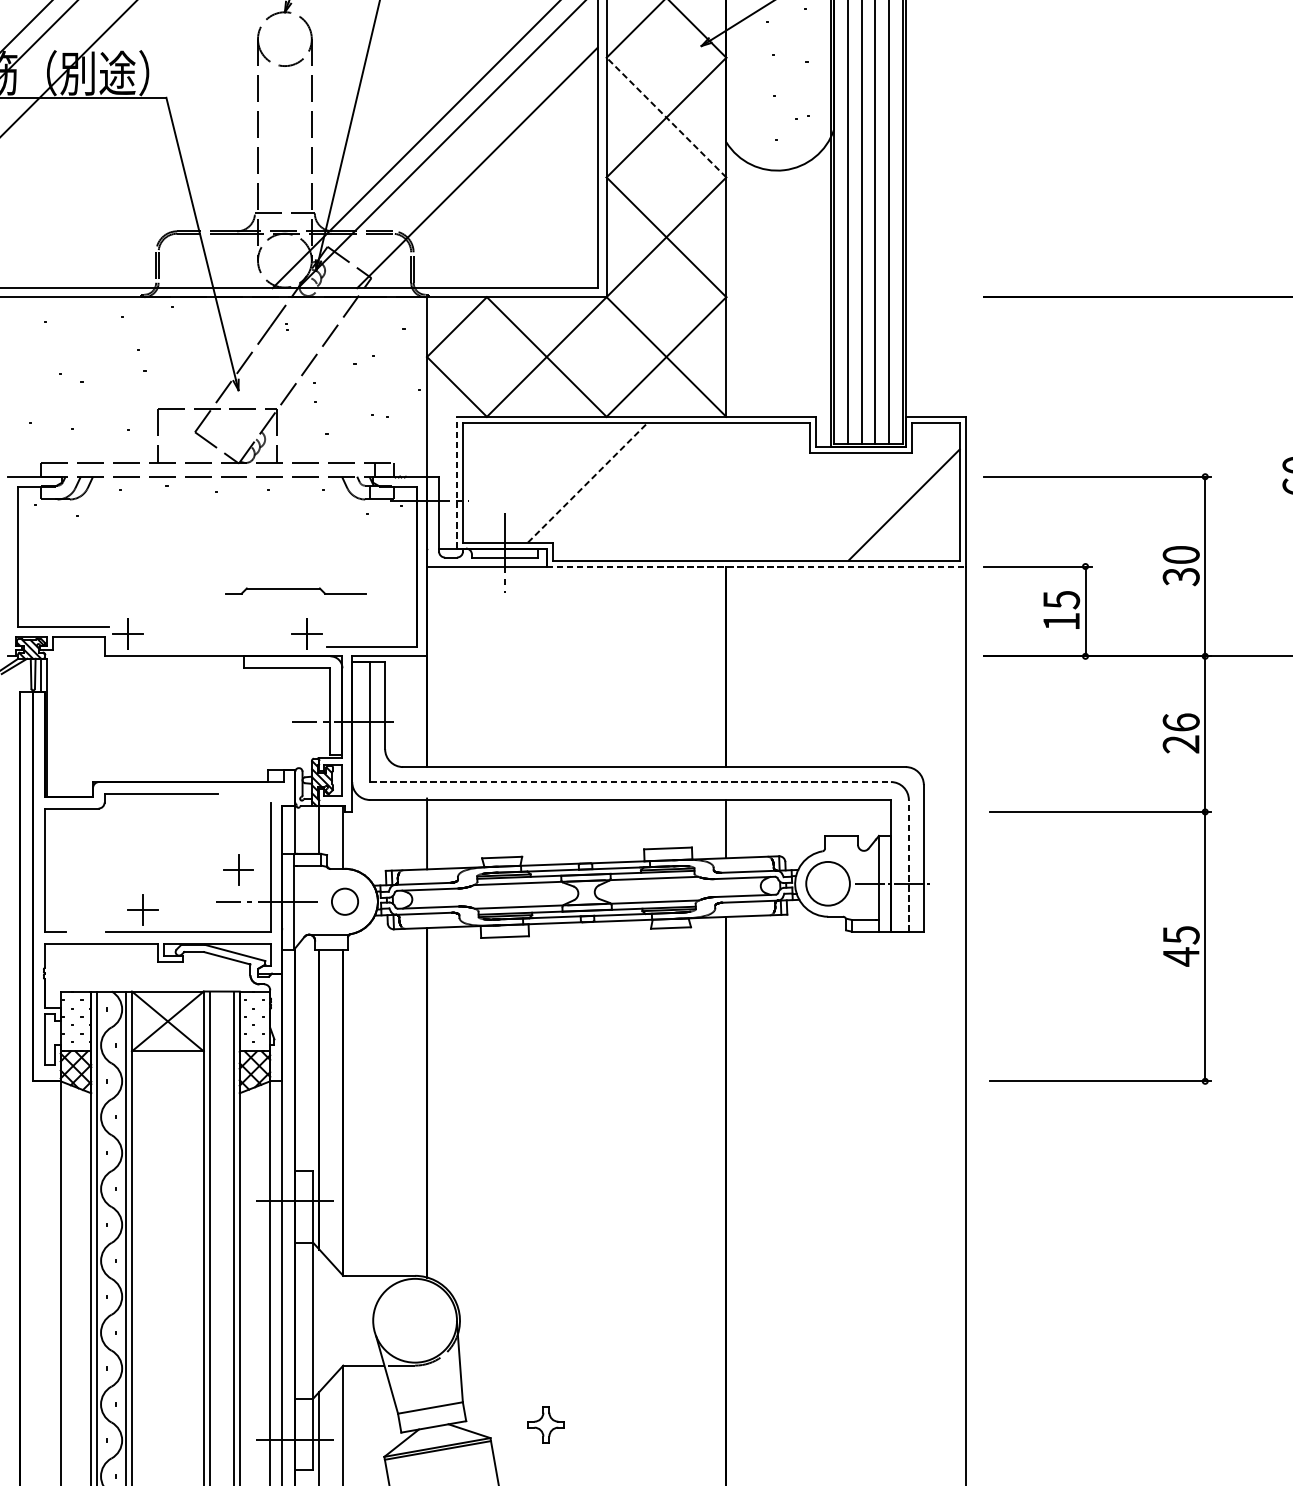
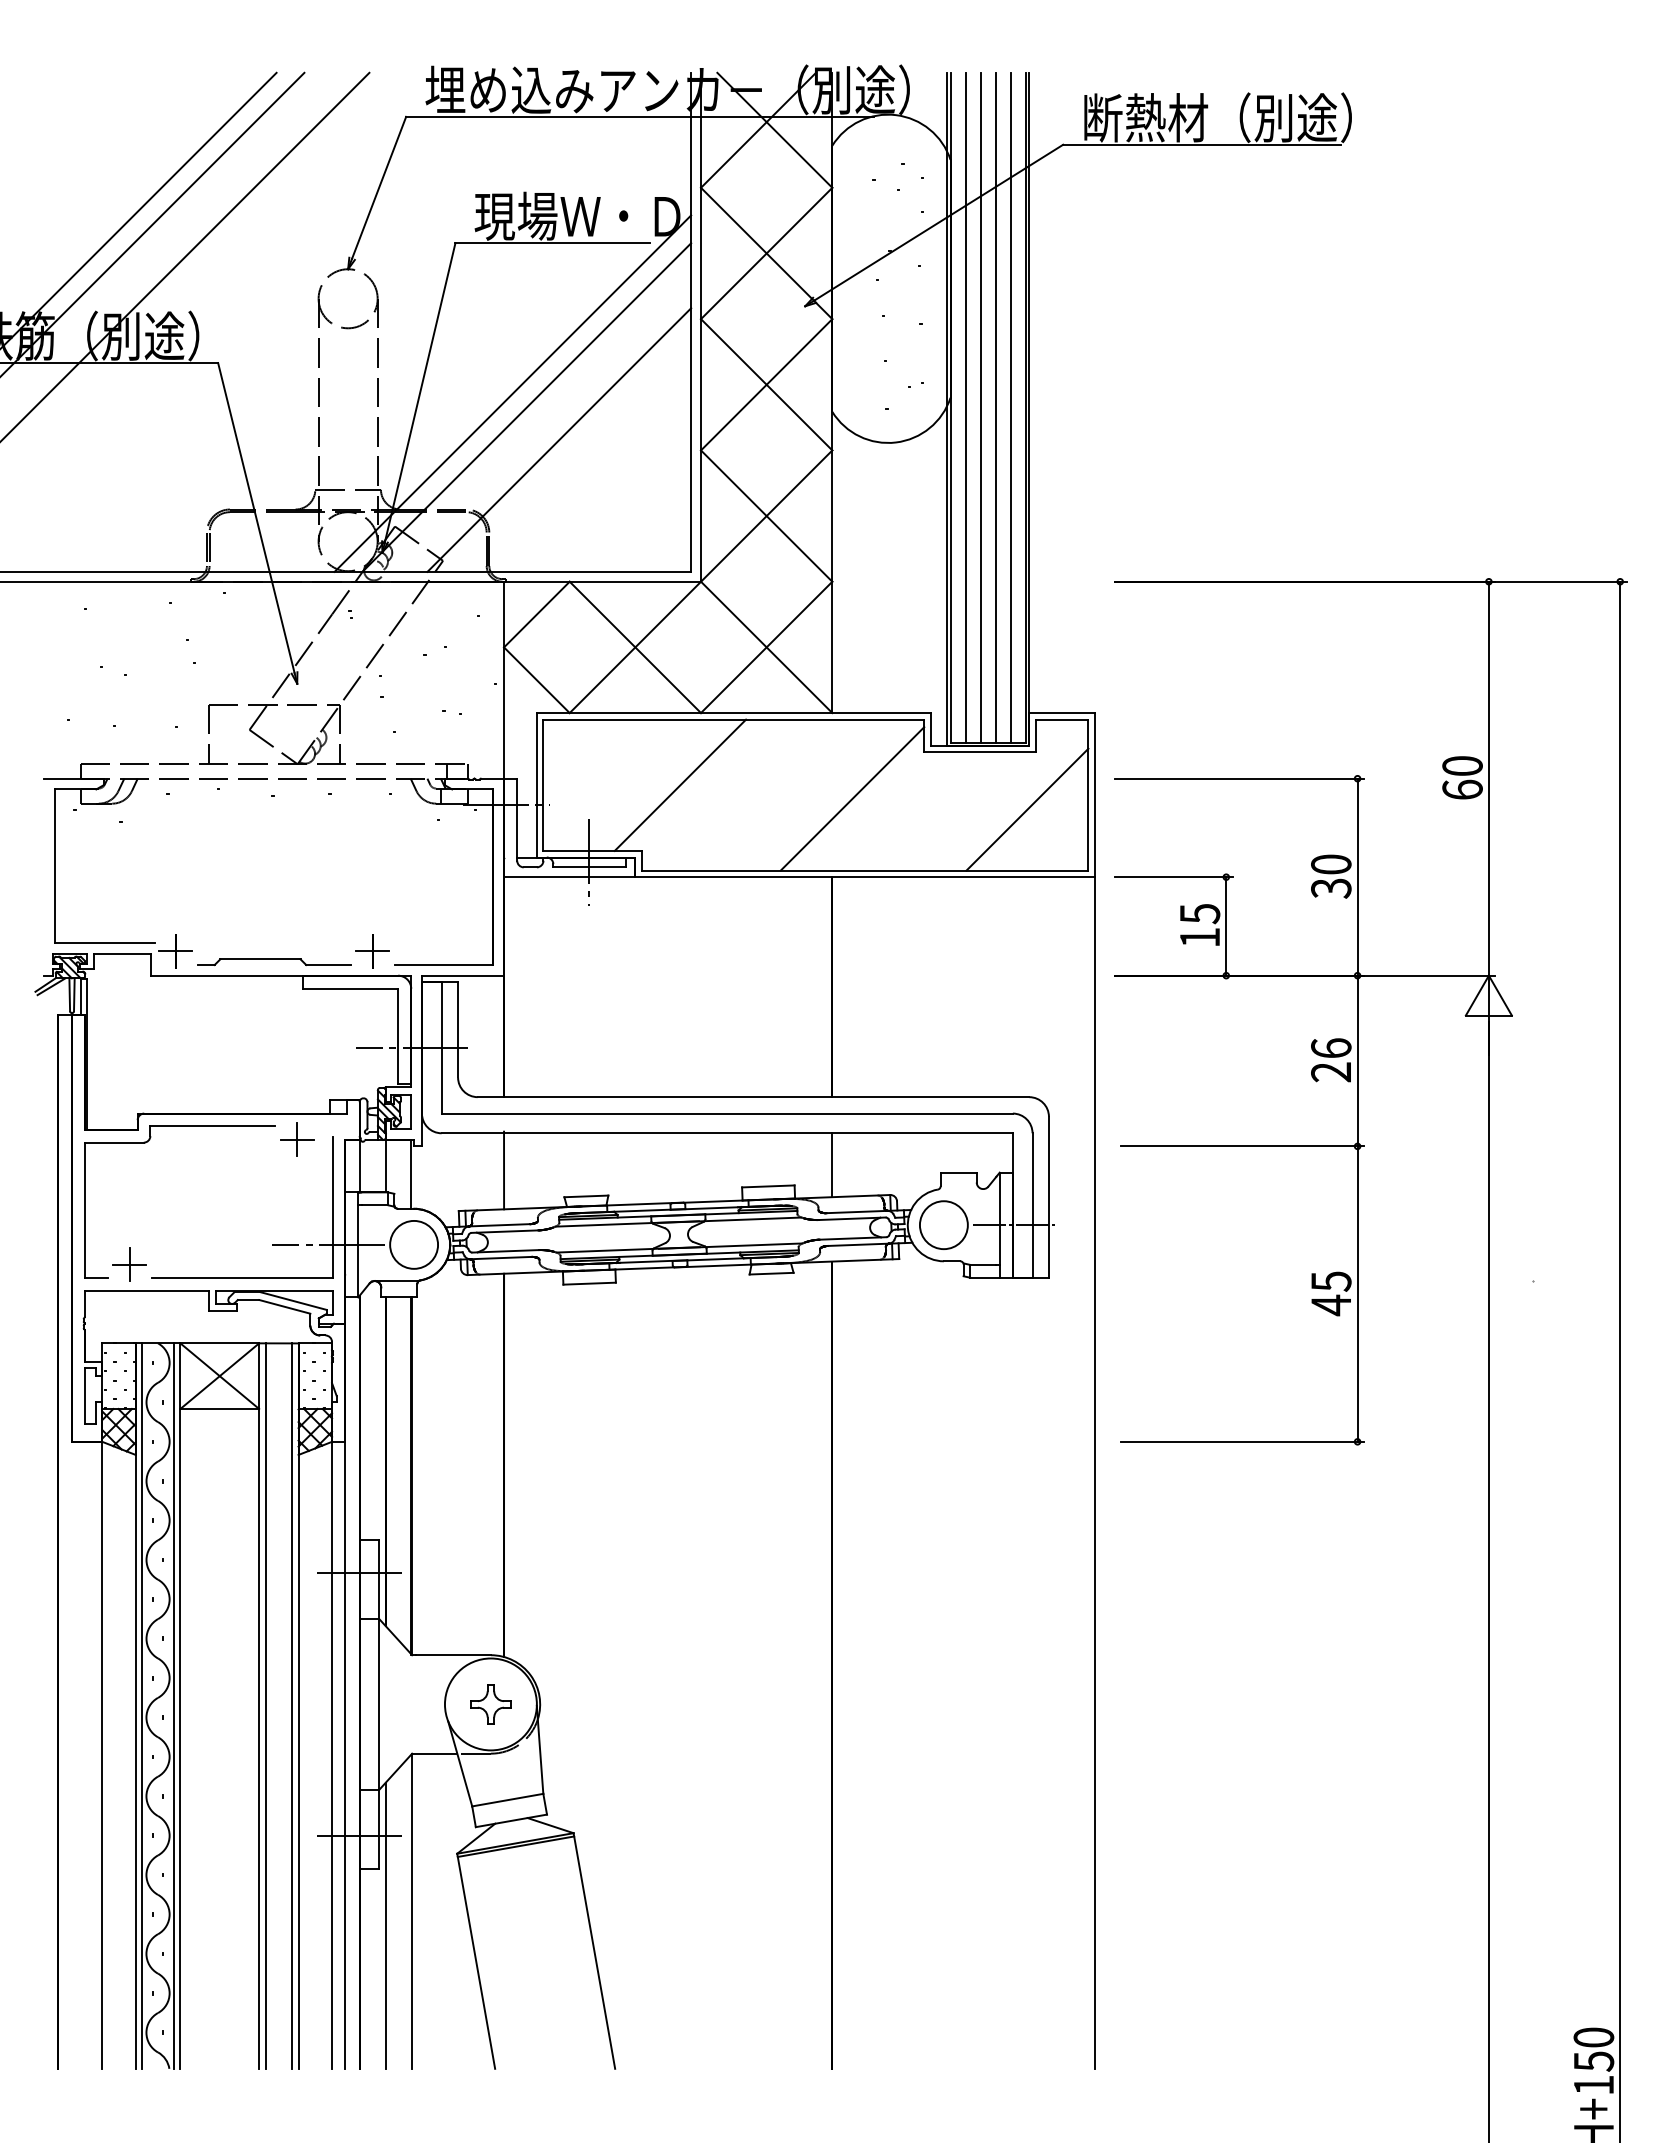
line: (666, 117) -> (766, 384), dashed -> solid
line: (456, 482) -> (536, 784), dashed -> solid
line: (587, 482) -> (680, 785), dashed -> solid
line: (744, 494) -> (852, 798), added
line: (756, 566) -> (865, 877), dashed -> solid
part: (296, 591) -> (274, 962), moved
line: (630, 781) -> (727, 1113), dashed -> solid
line: (908, 865) -> (1032, 1205), dashed -> solid
part: (238, 869) -> (297, 1139), moved
circle: (345, 901) -> (414, 1244), size x1.67
part: (143, 909) -> (129, 1264), moved
part: (545, 1424) -> (490, 1704), moved

